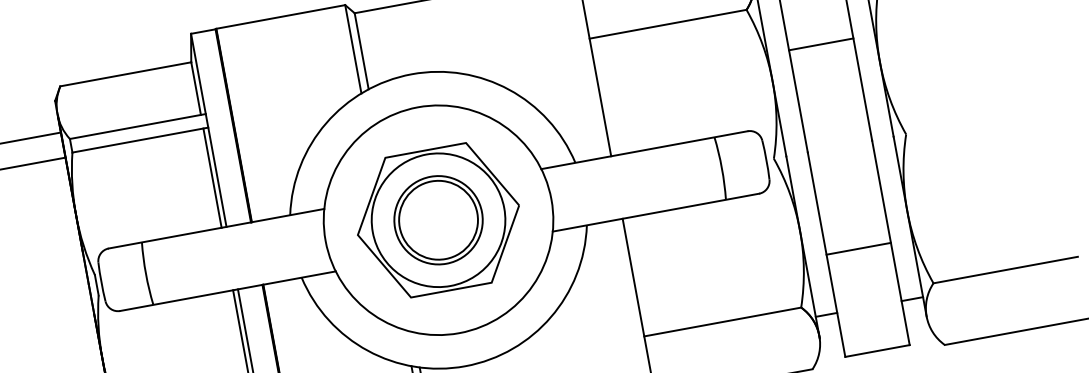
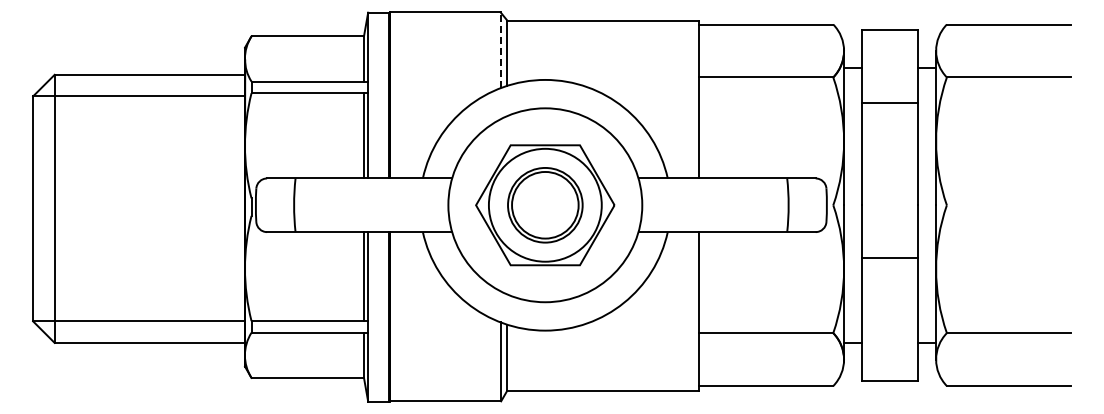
line: (820, 44) -> (889, 102), moved
line: (353, 49) -> (500, 50), solid -> dashed
line: (858, 249) -> (889, 258), moved

